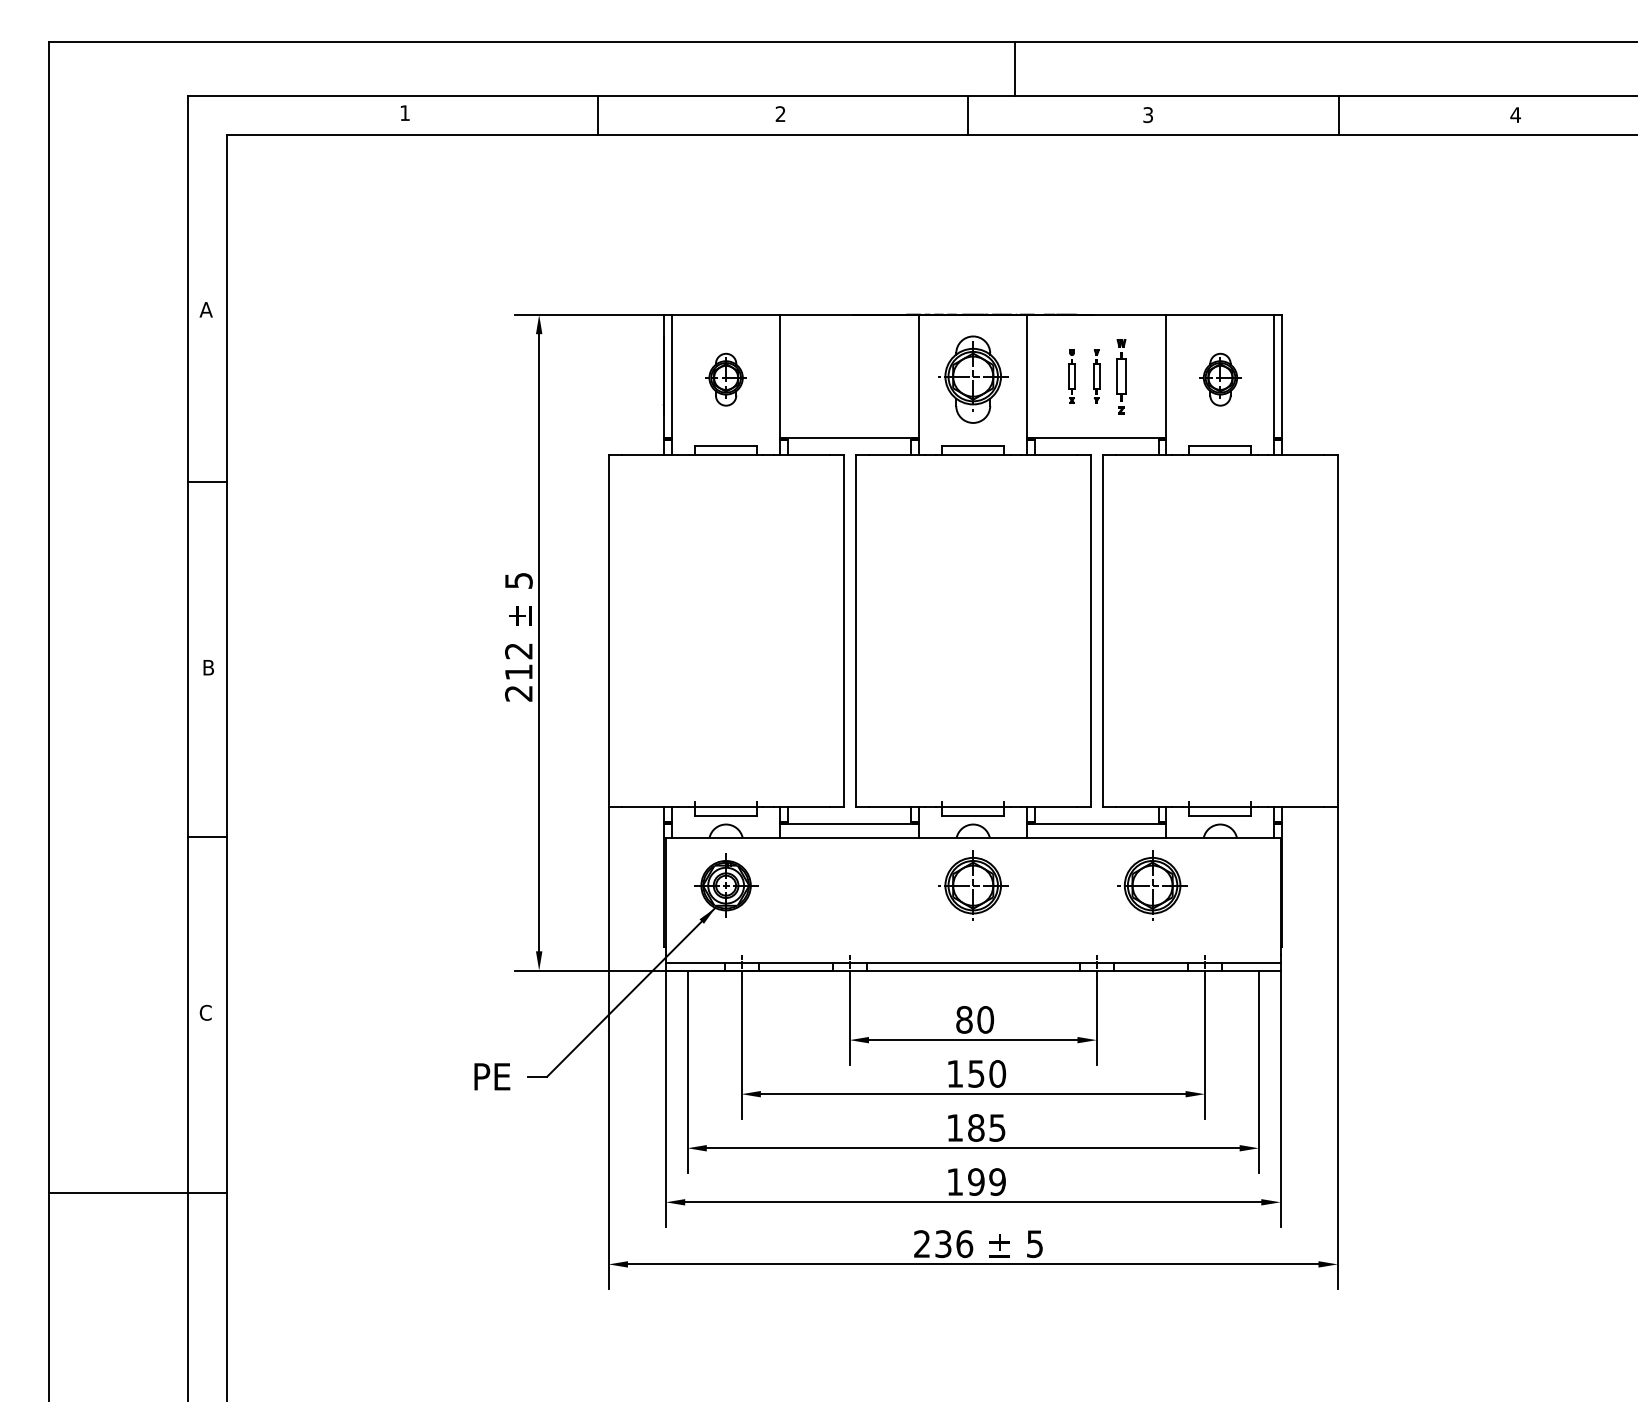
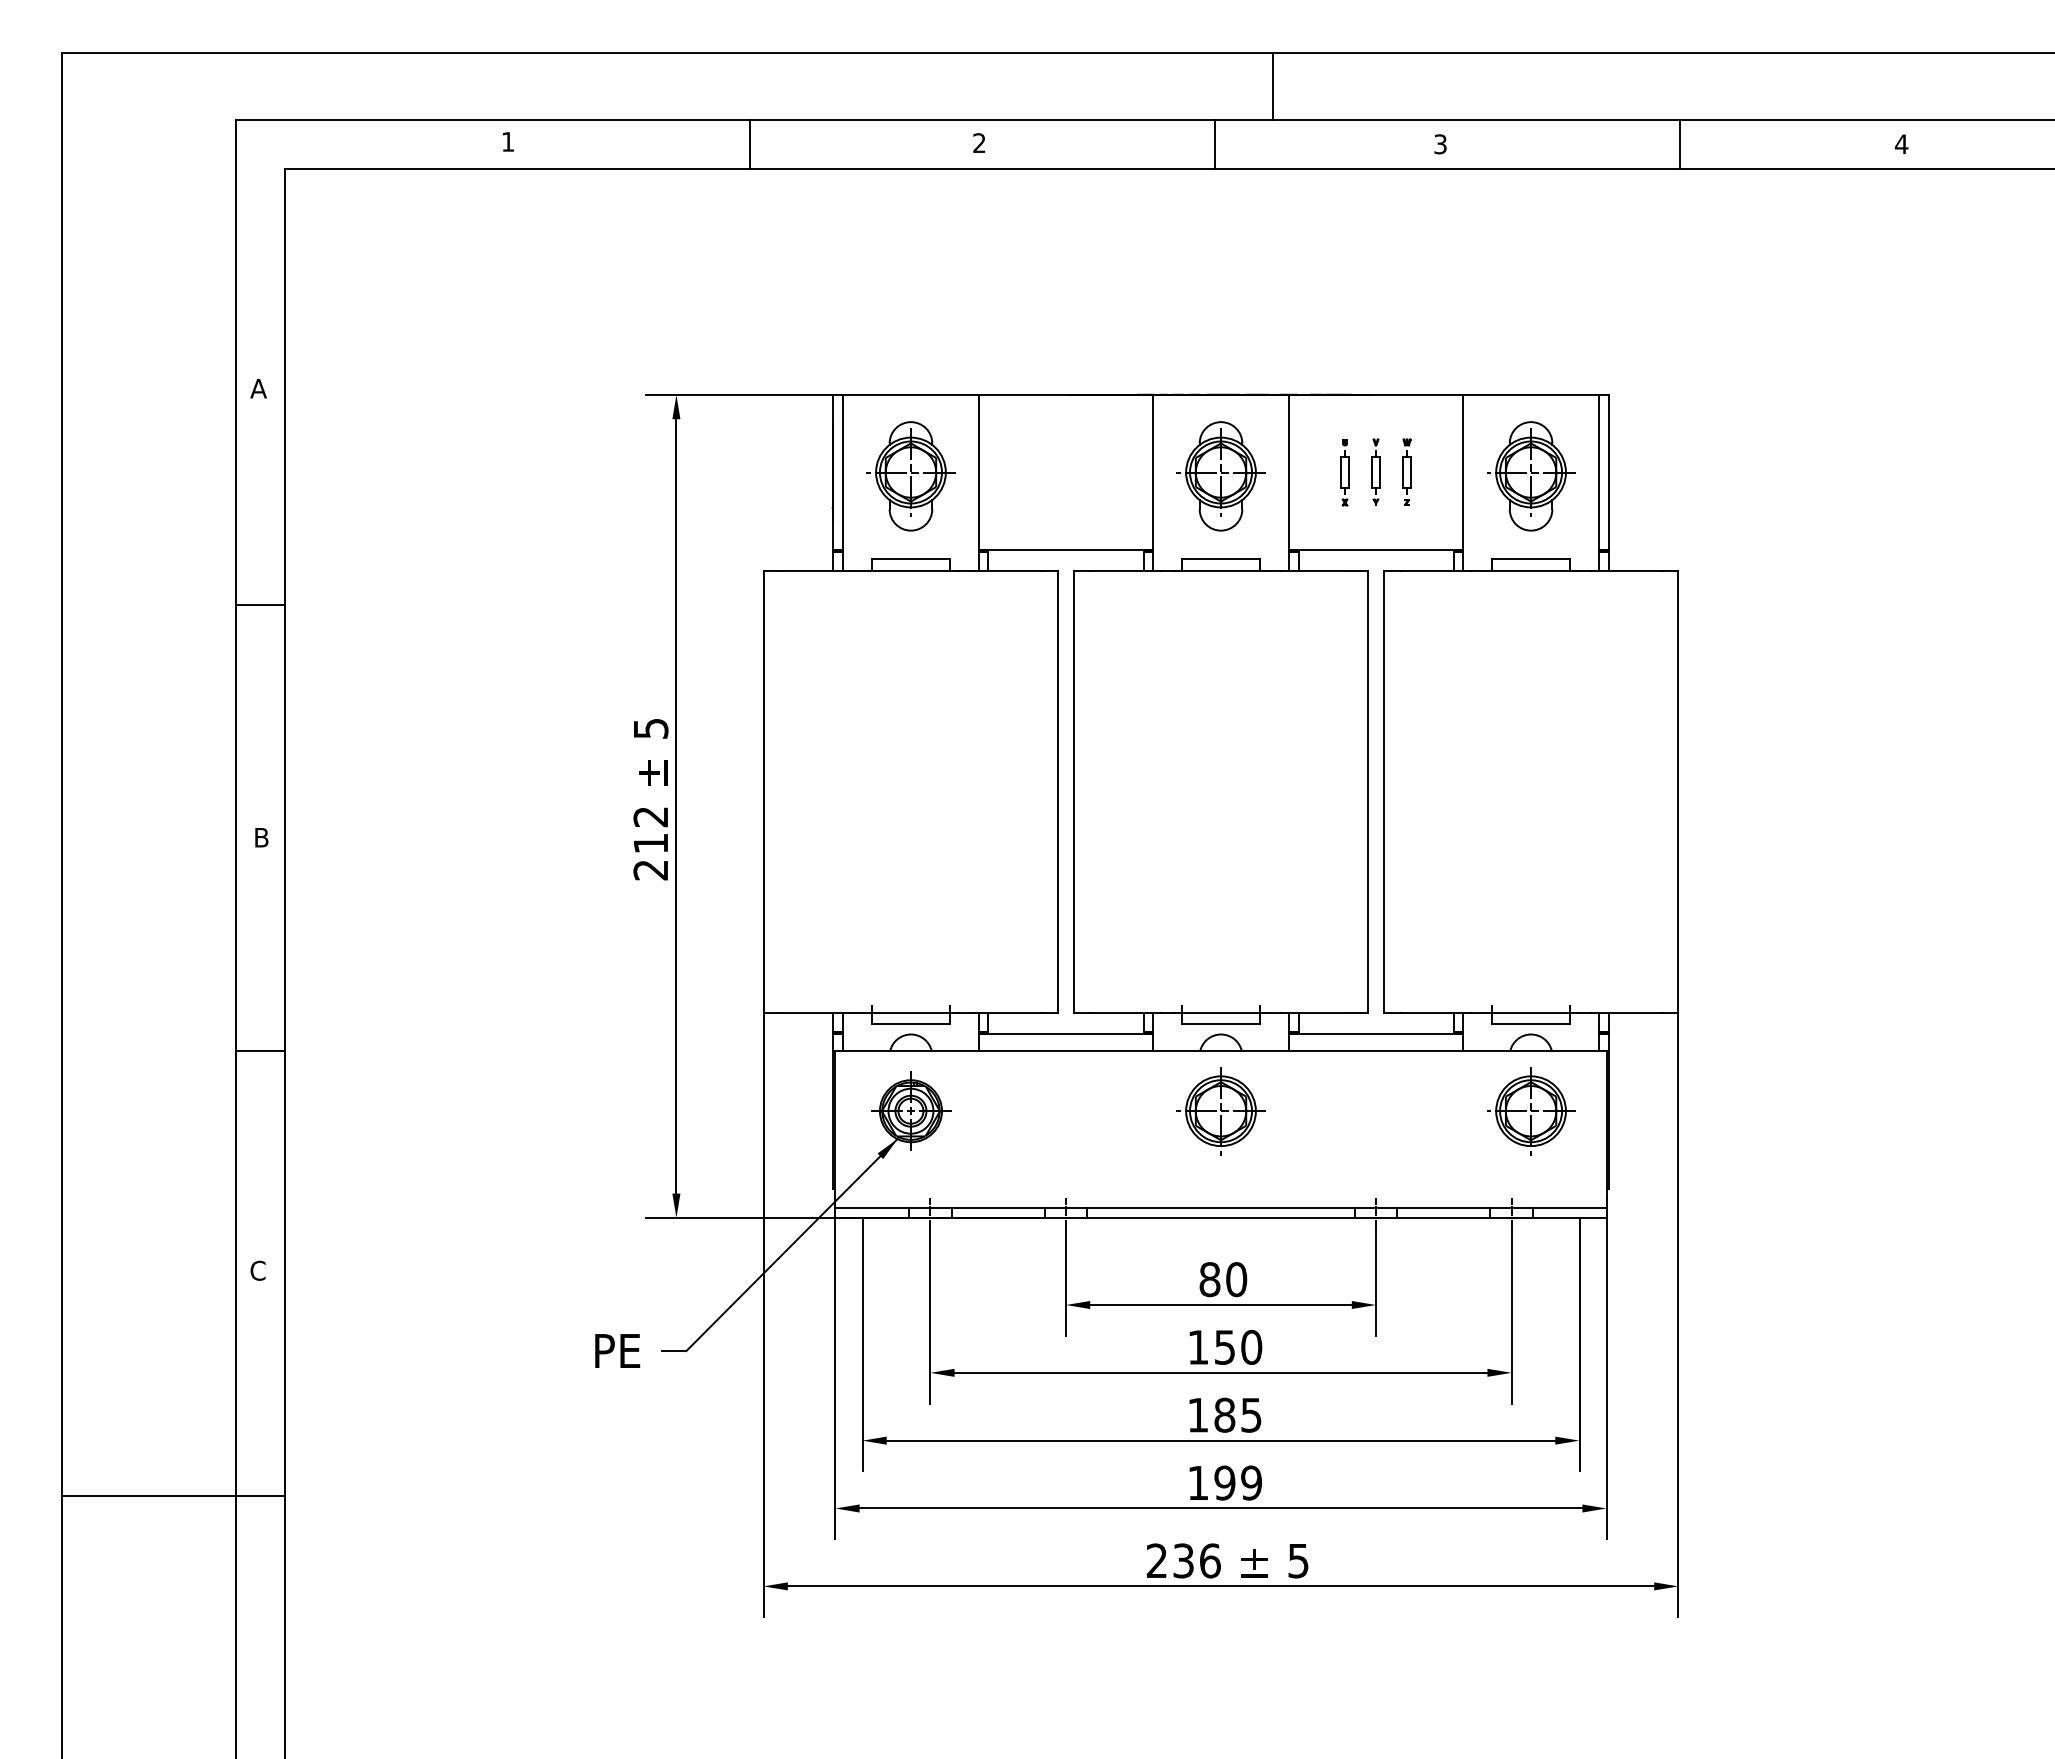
part: (1121, 375) -> (1406, 471), size x0.71
part: (725, 379) -> (910, 476), size x1.67
part: (1220, 379) -> (1531, 476), size x1.67
part: (1152, 885) -> (1531, 1111), moved

